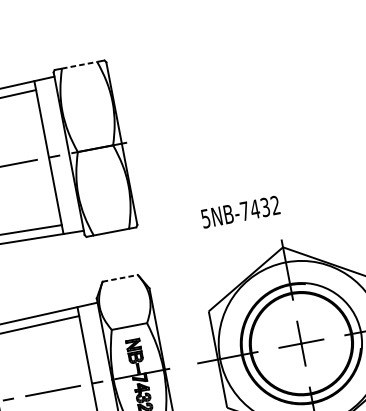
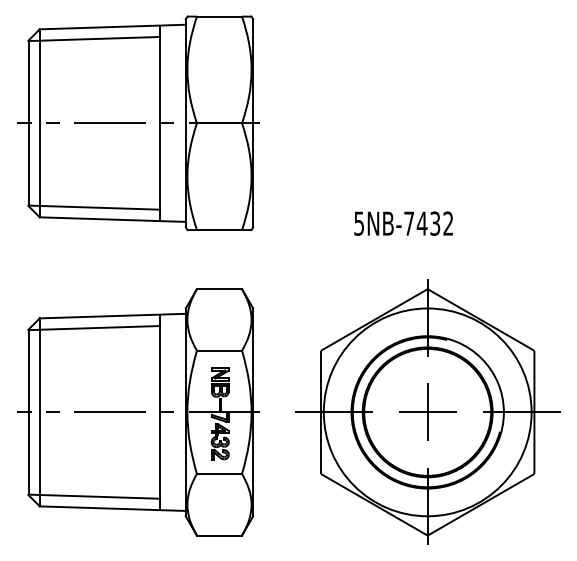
line: (79, 65) -> (219, 16), dashed -> solid
text: (240, 211) -> (403, 223), moved
line: (120, 278) -> (219, 289), dashed -> solid

